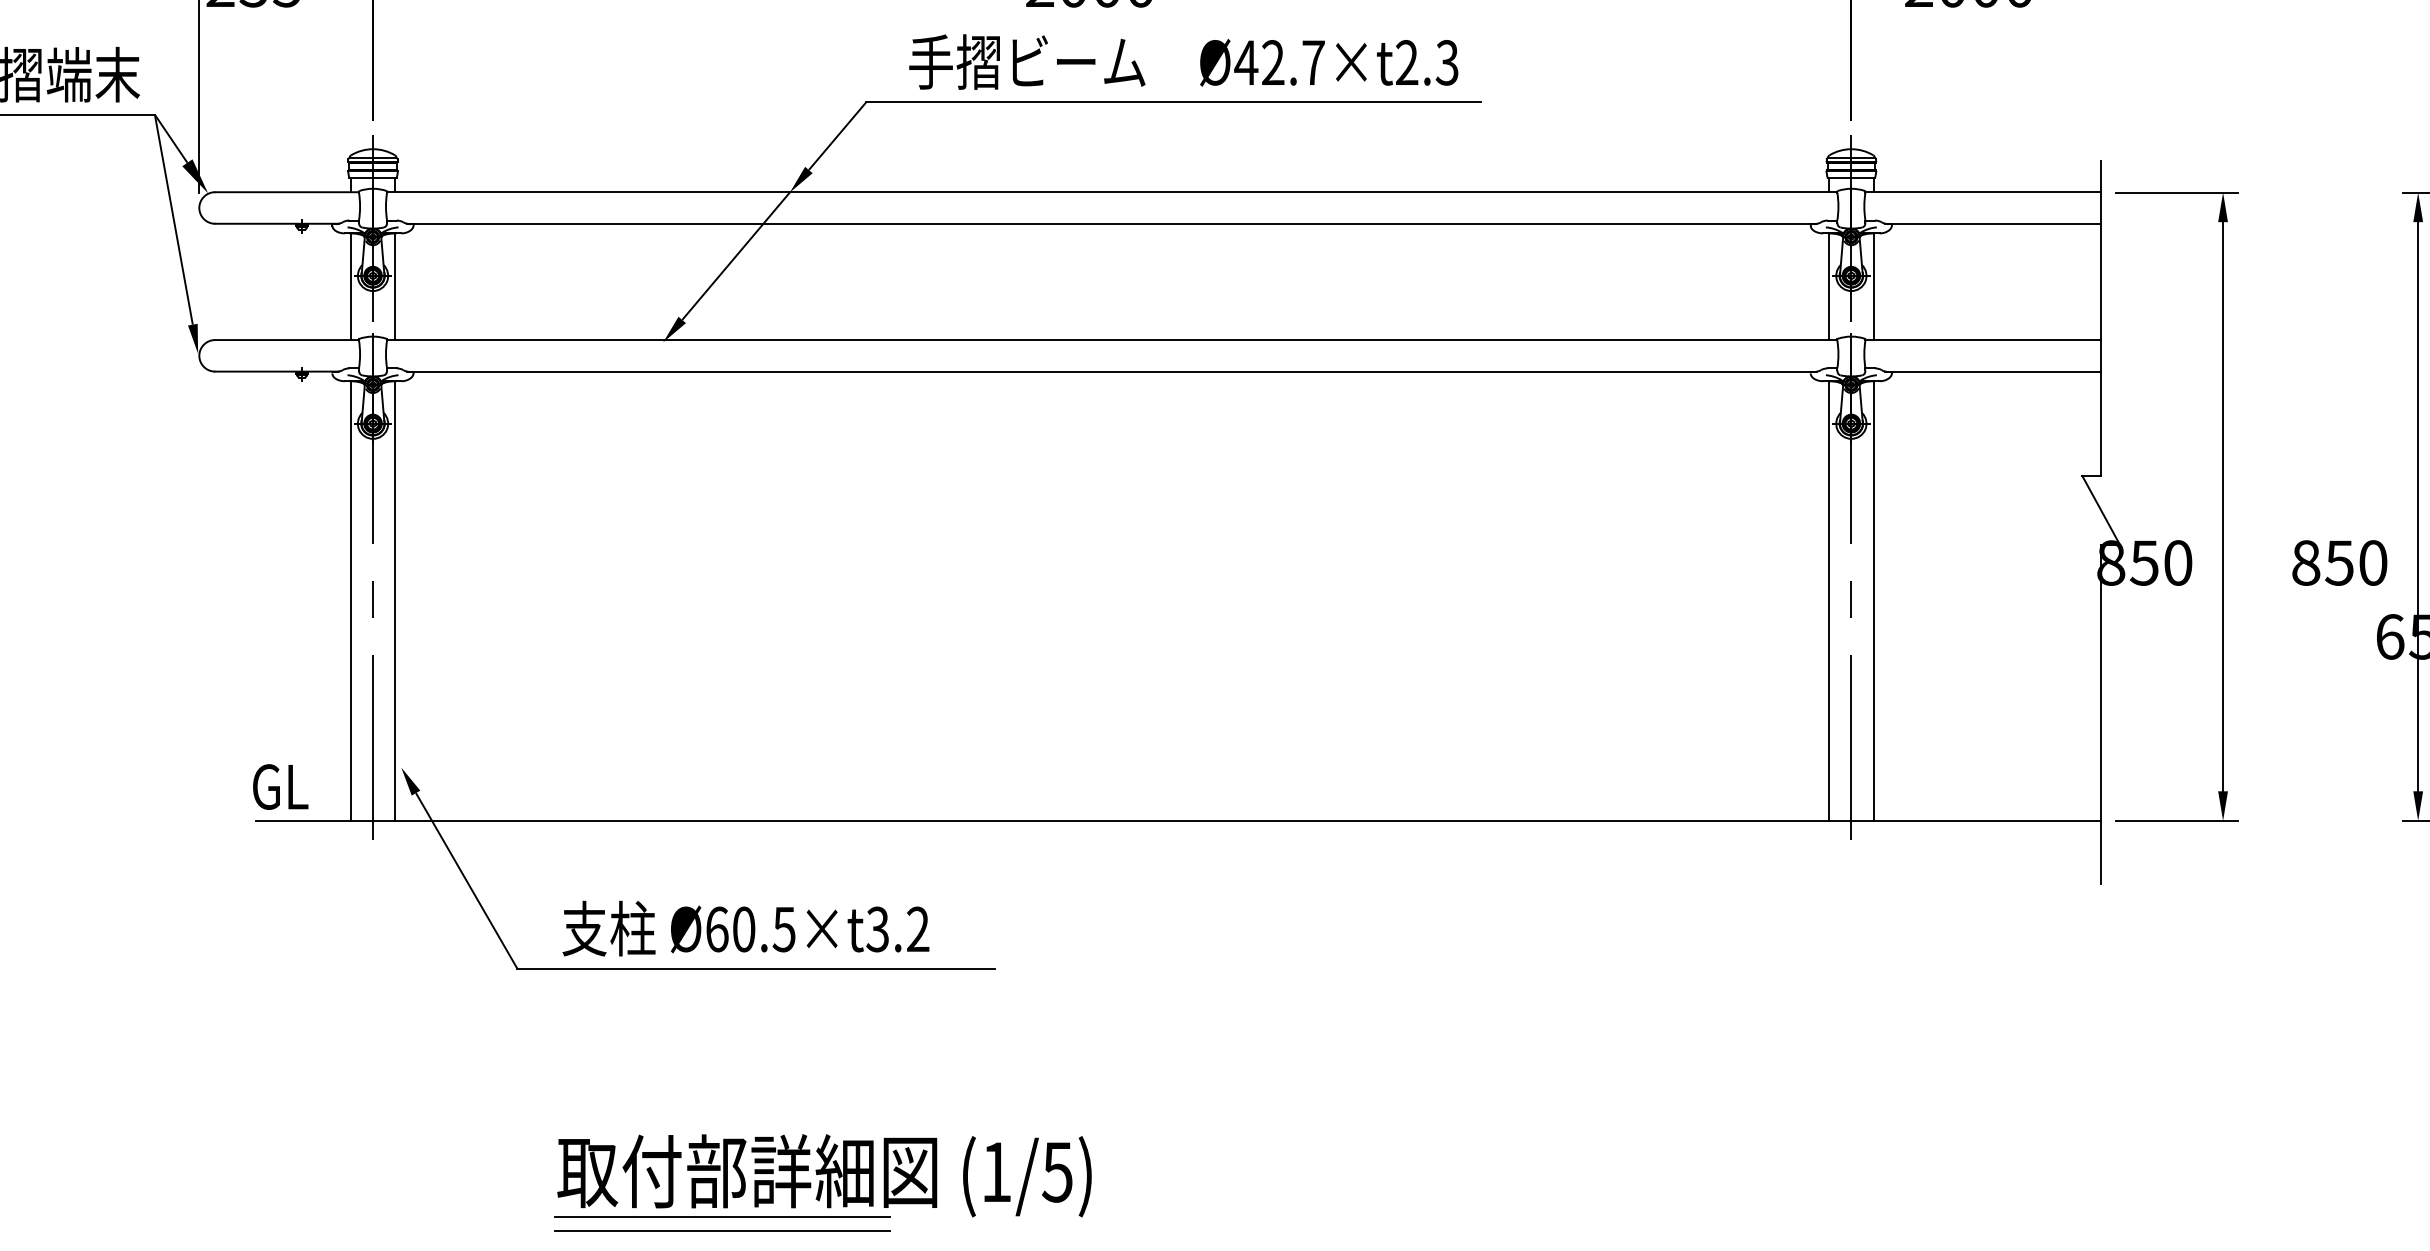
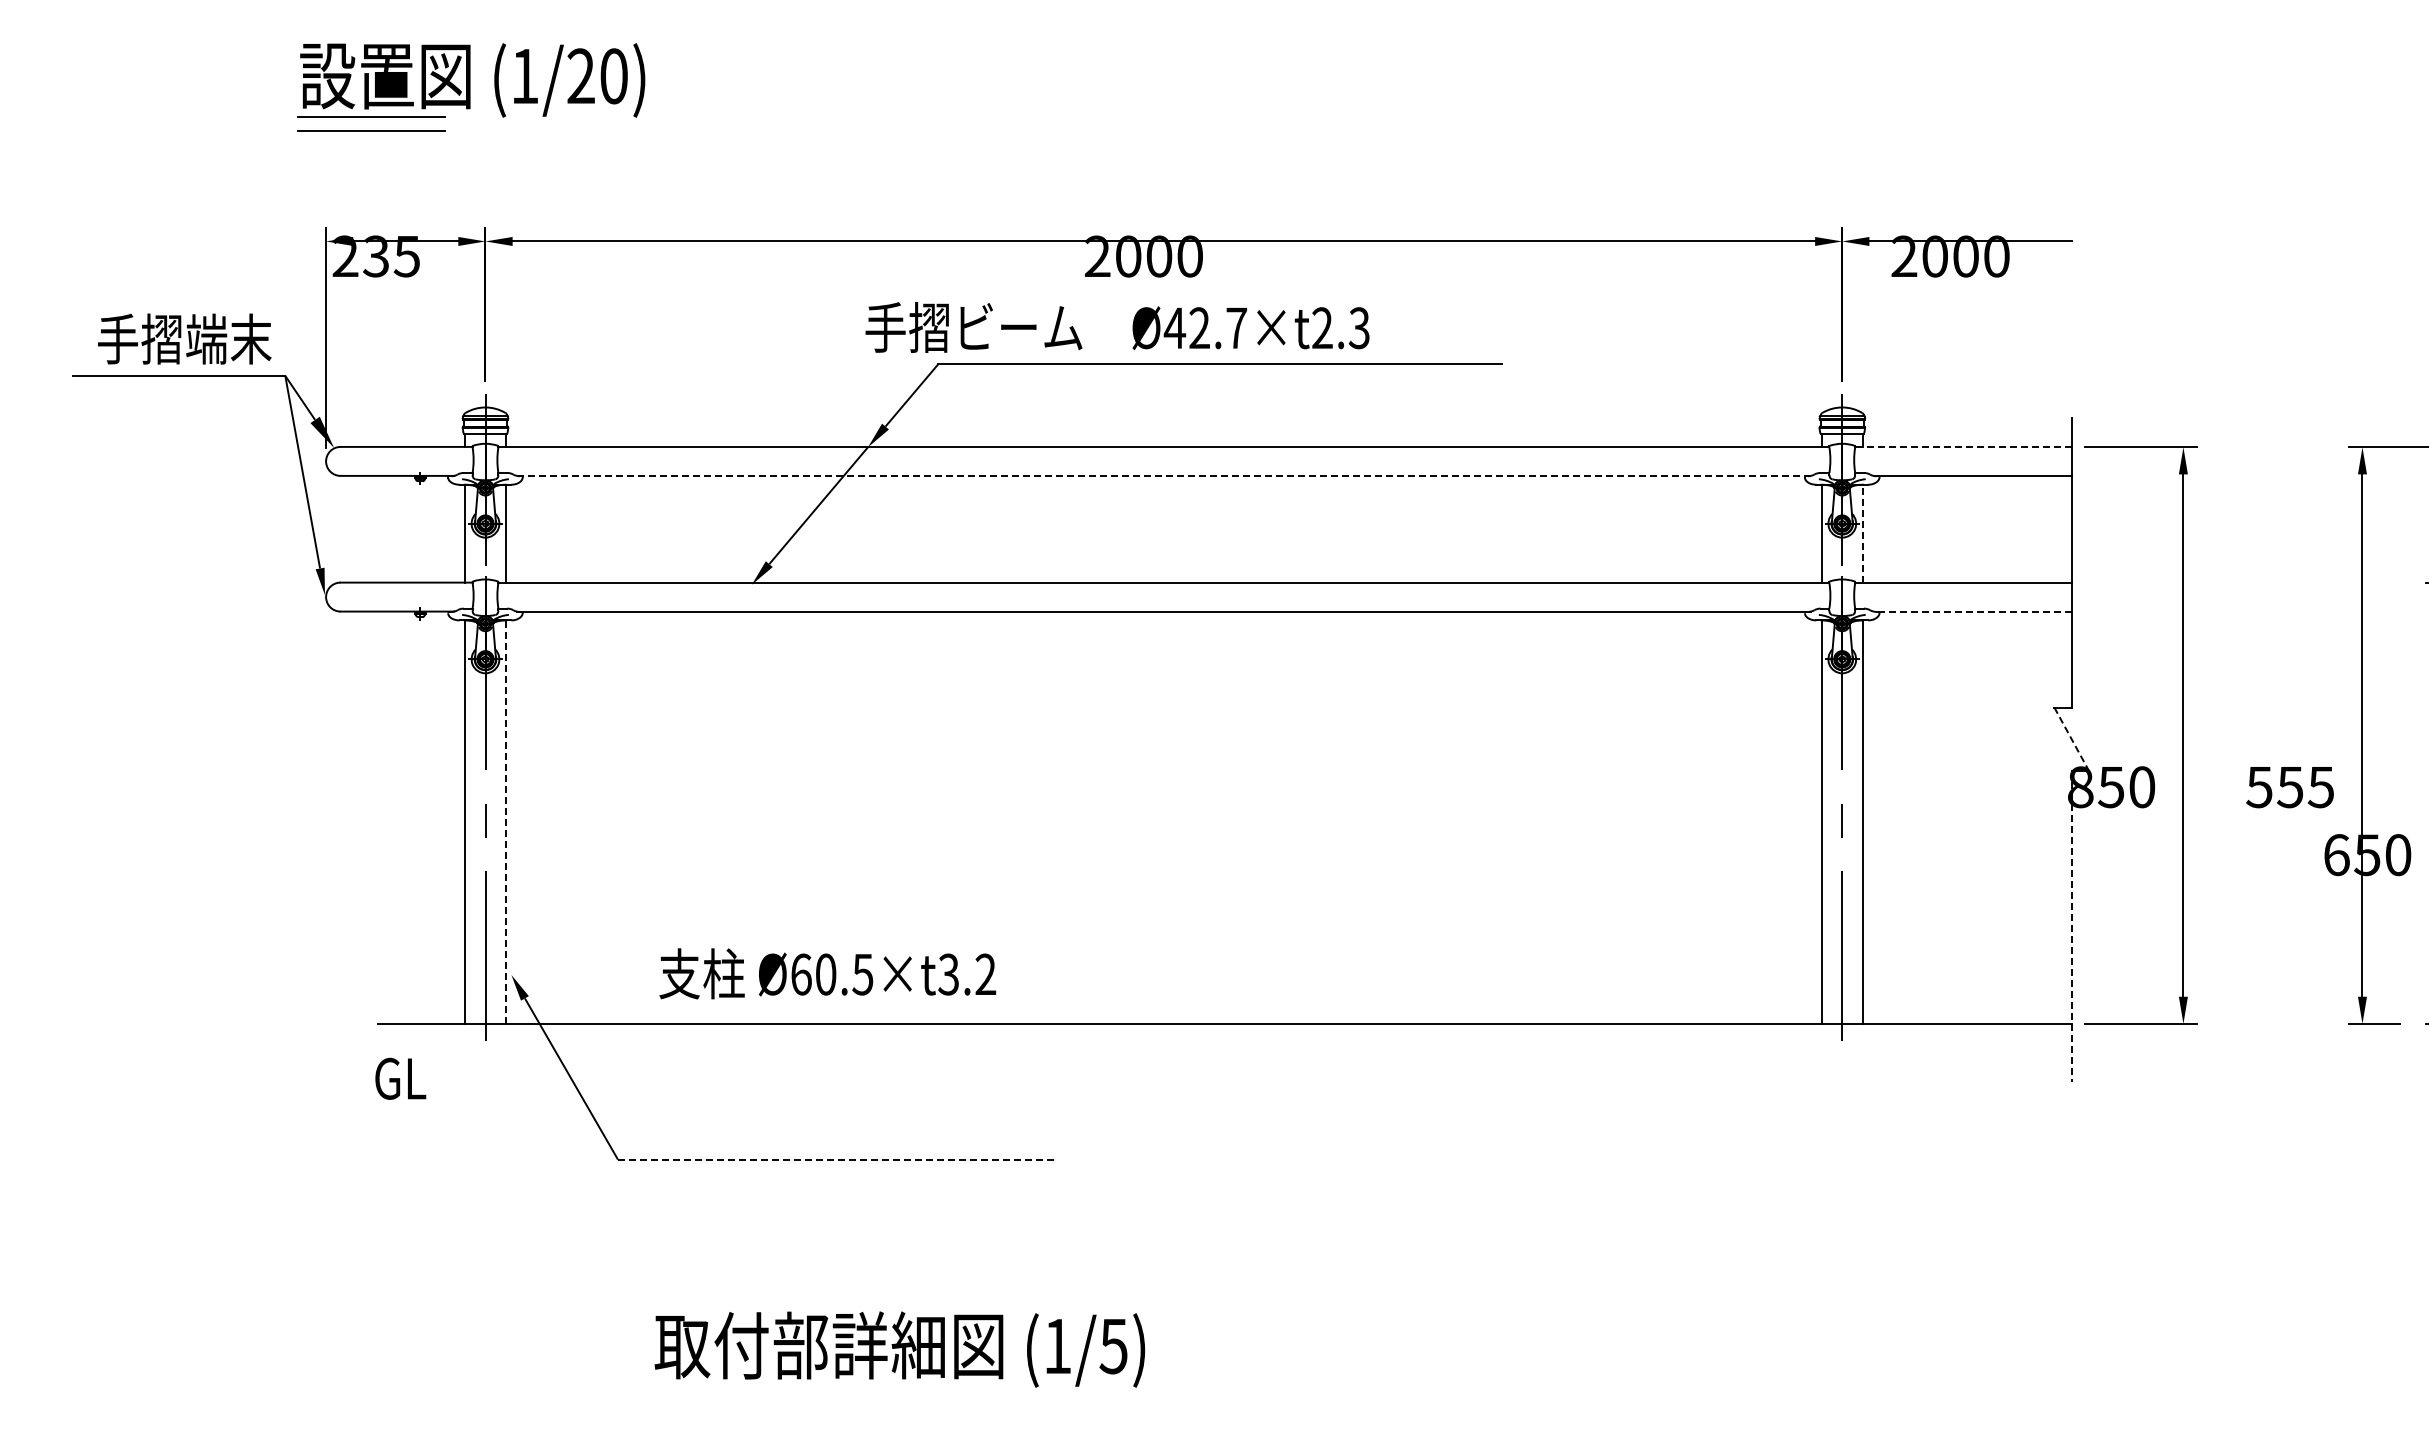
text: (1183, 62) -> (1117, 327), moved
line: (1982, 191) -> (1962, 446), solid -> dashed
line: (1112, 223) -> (1164, 475), solid -> dashed
line: (1873, 286) -> (1862, 533), solid -> dashed
line: (1993, 371) -> (1972, 611), solid -> dashed
line: (2101, 510) -> (2071, 739), solid -> dashed
text: (2339, 563) -> (2290, 787), 850 -> 555
line: (395, 601) -> (506, 822), solid -> dashed
line: (2101, 714) -> (2071, 926), solid -> dashed
text: (280, 786) -> (400, 1078), moved
text: (745, 928) -> (827, 973), moved
line: (756, 968) -> (837, 1159), solid -> dashed
line: (722, 1217) -> (806, 1387), removed
line: (722, 1231) -> (806, 1400), removed

